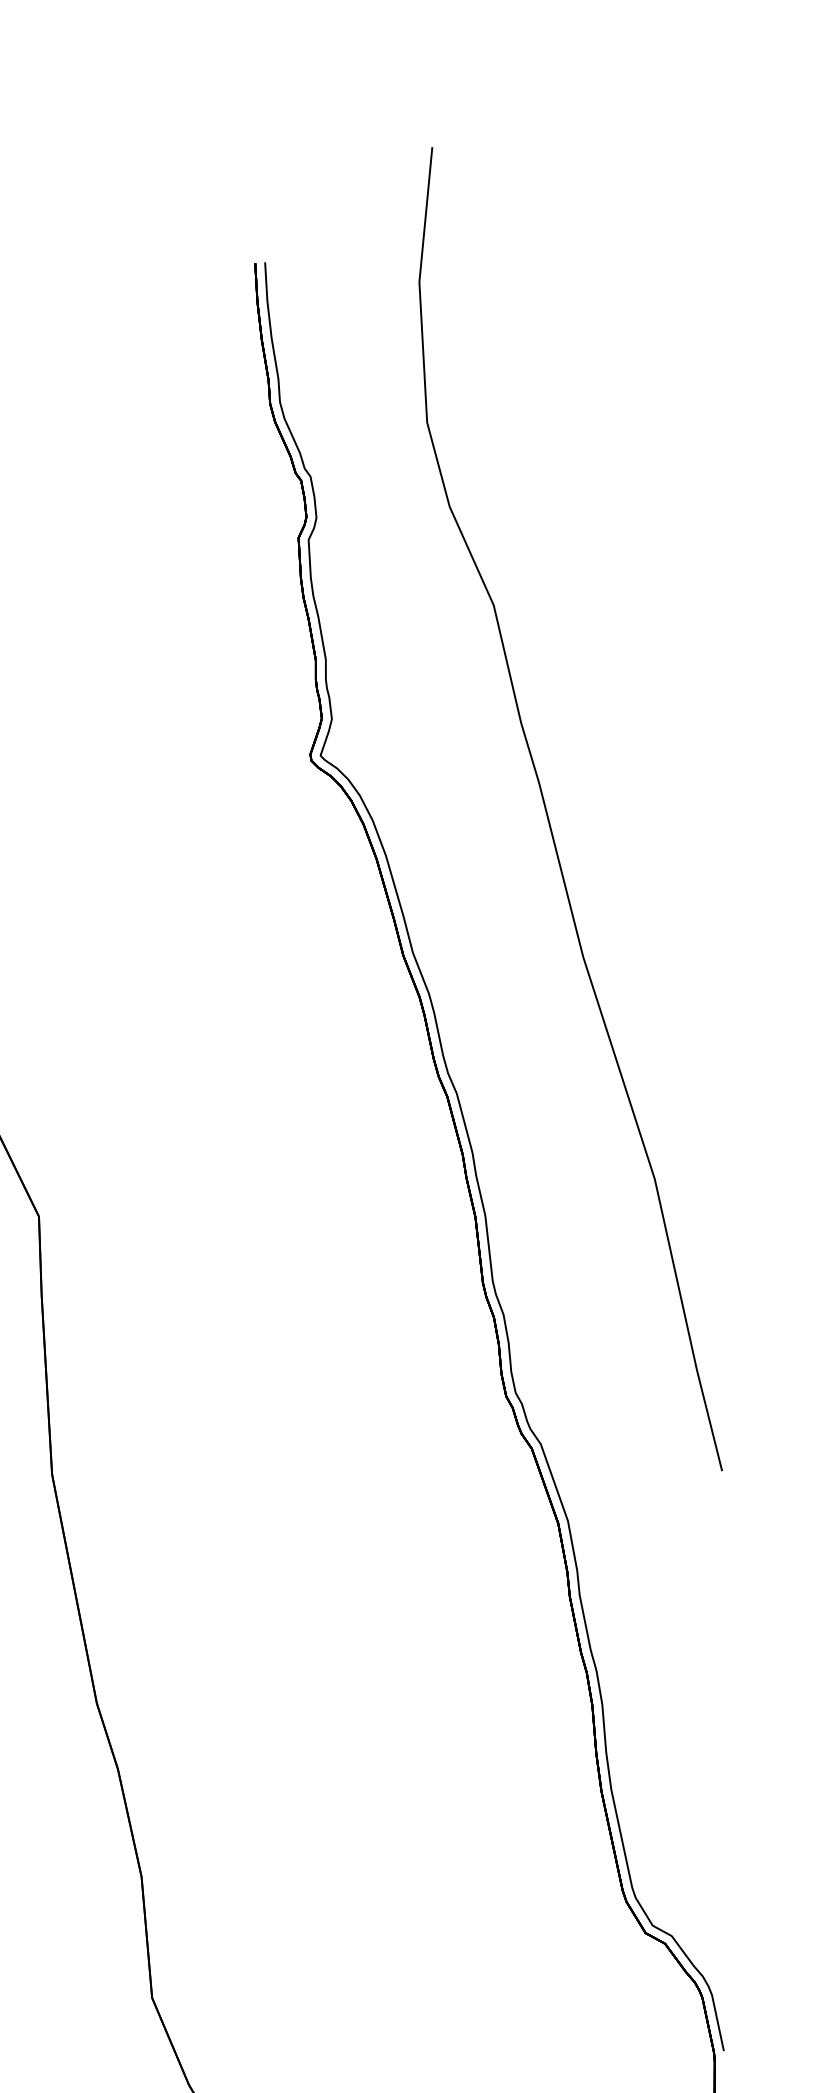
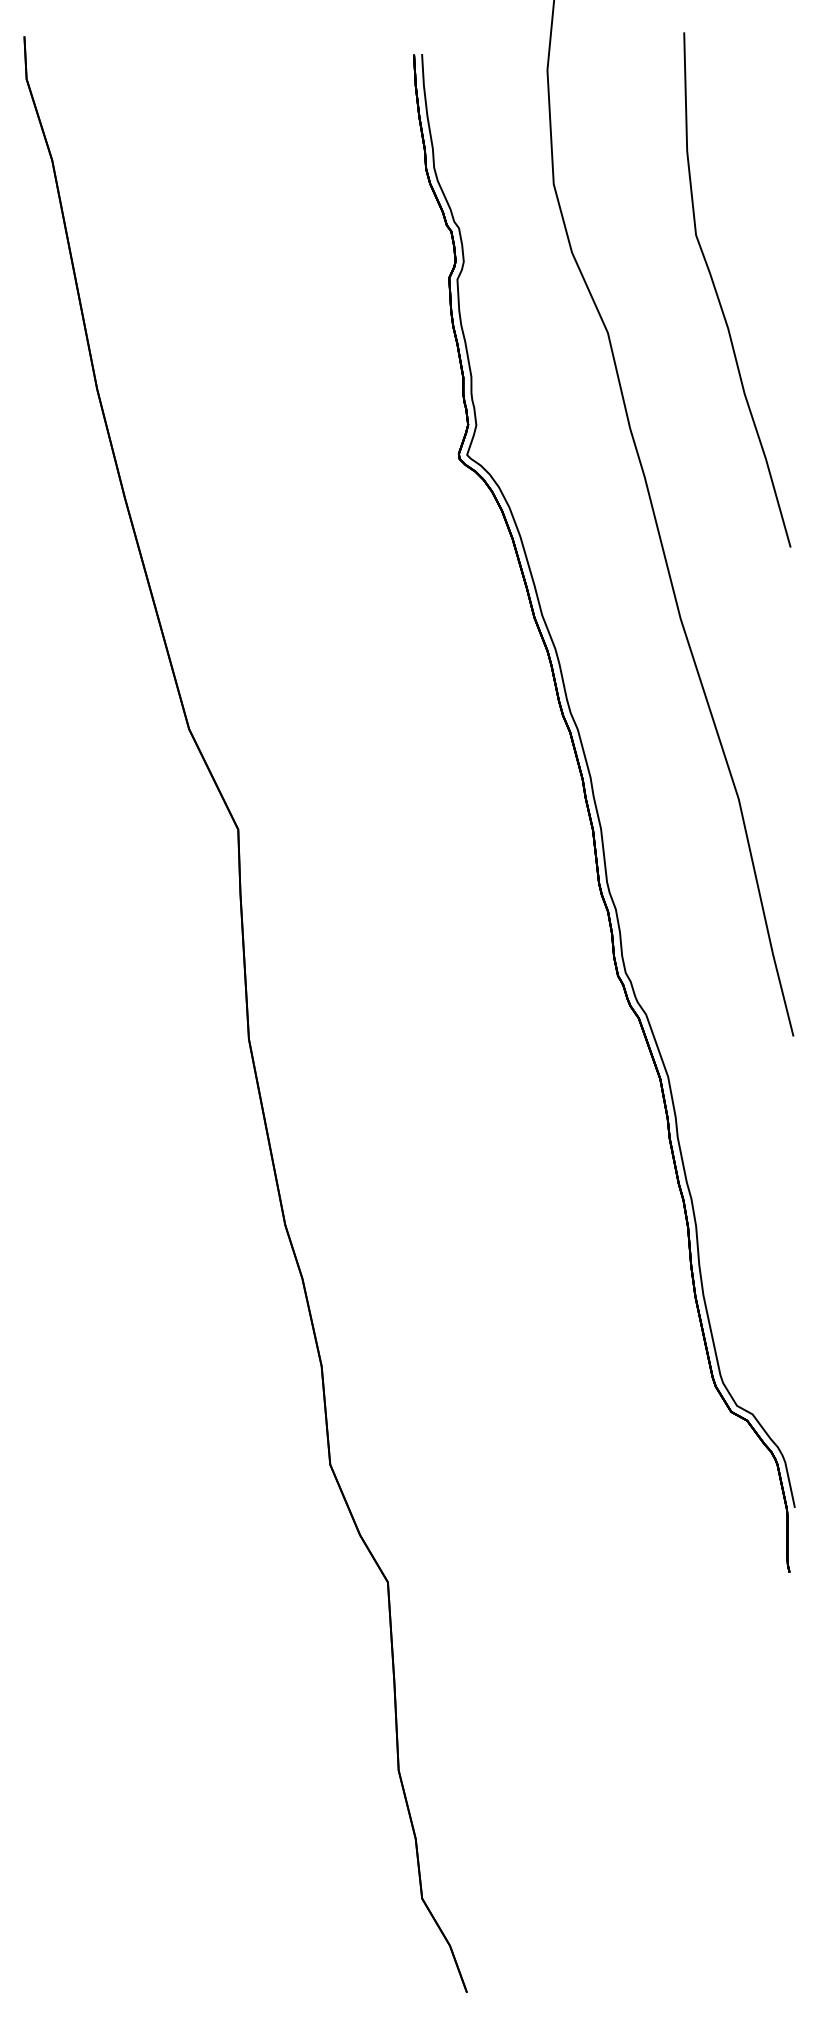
part: (629, 559) -> (718, 295), added

